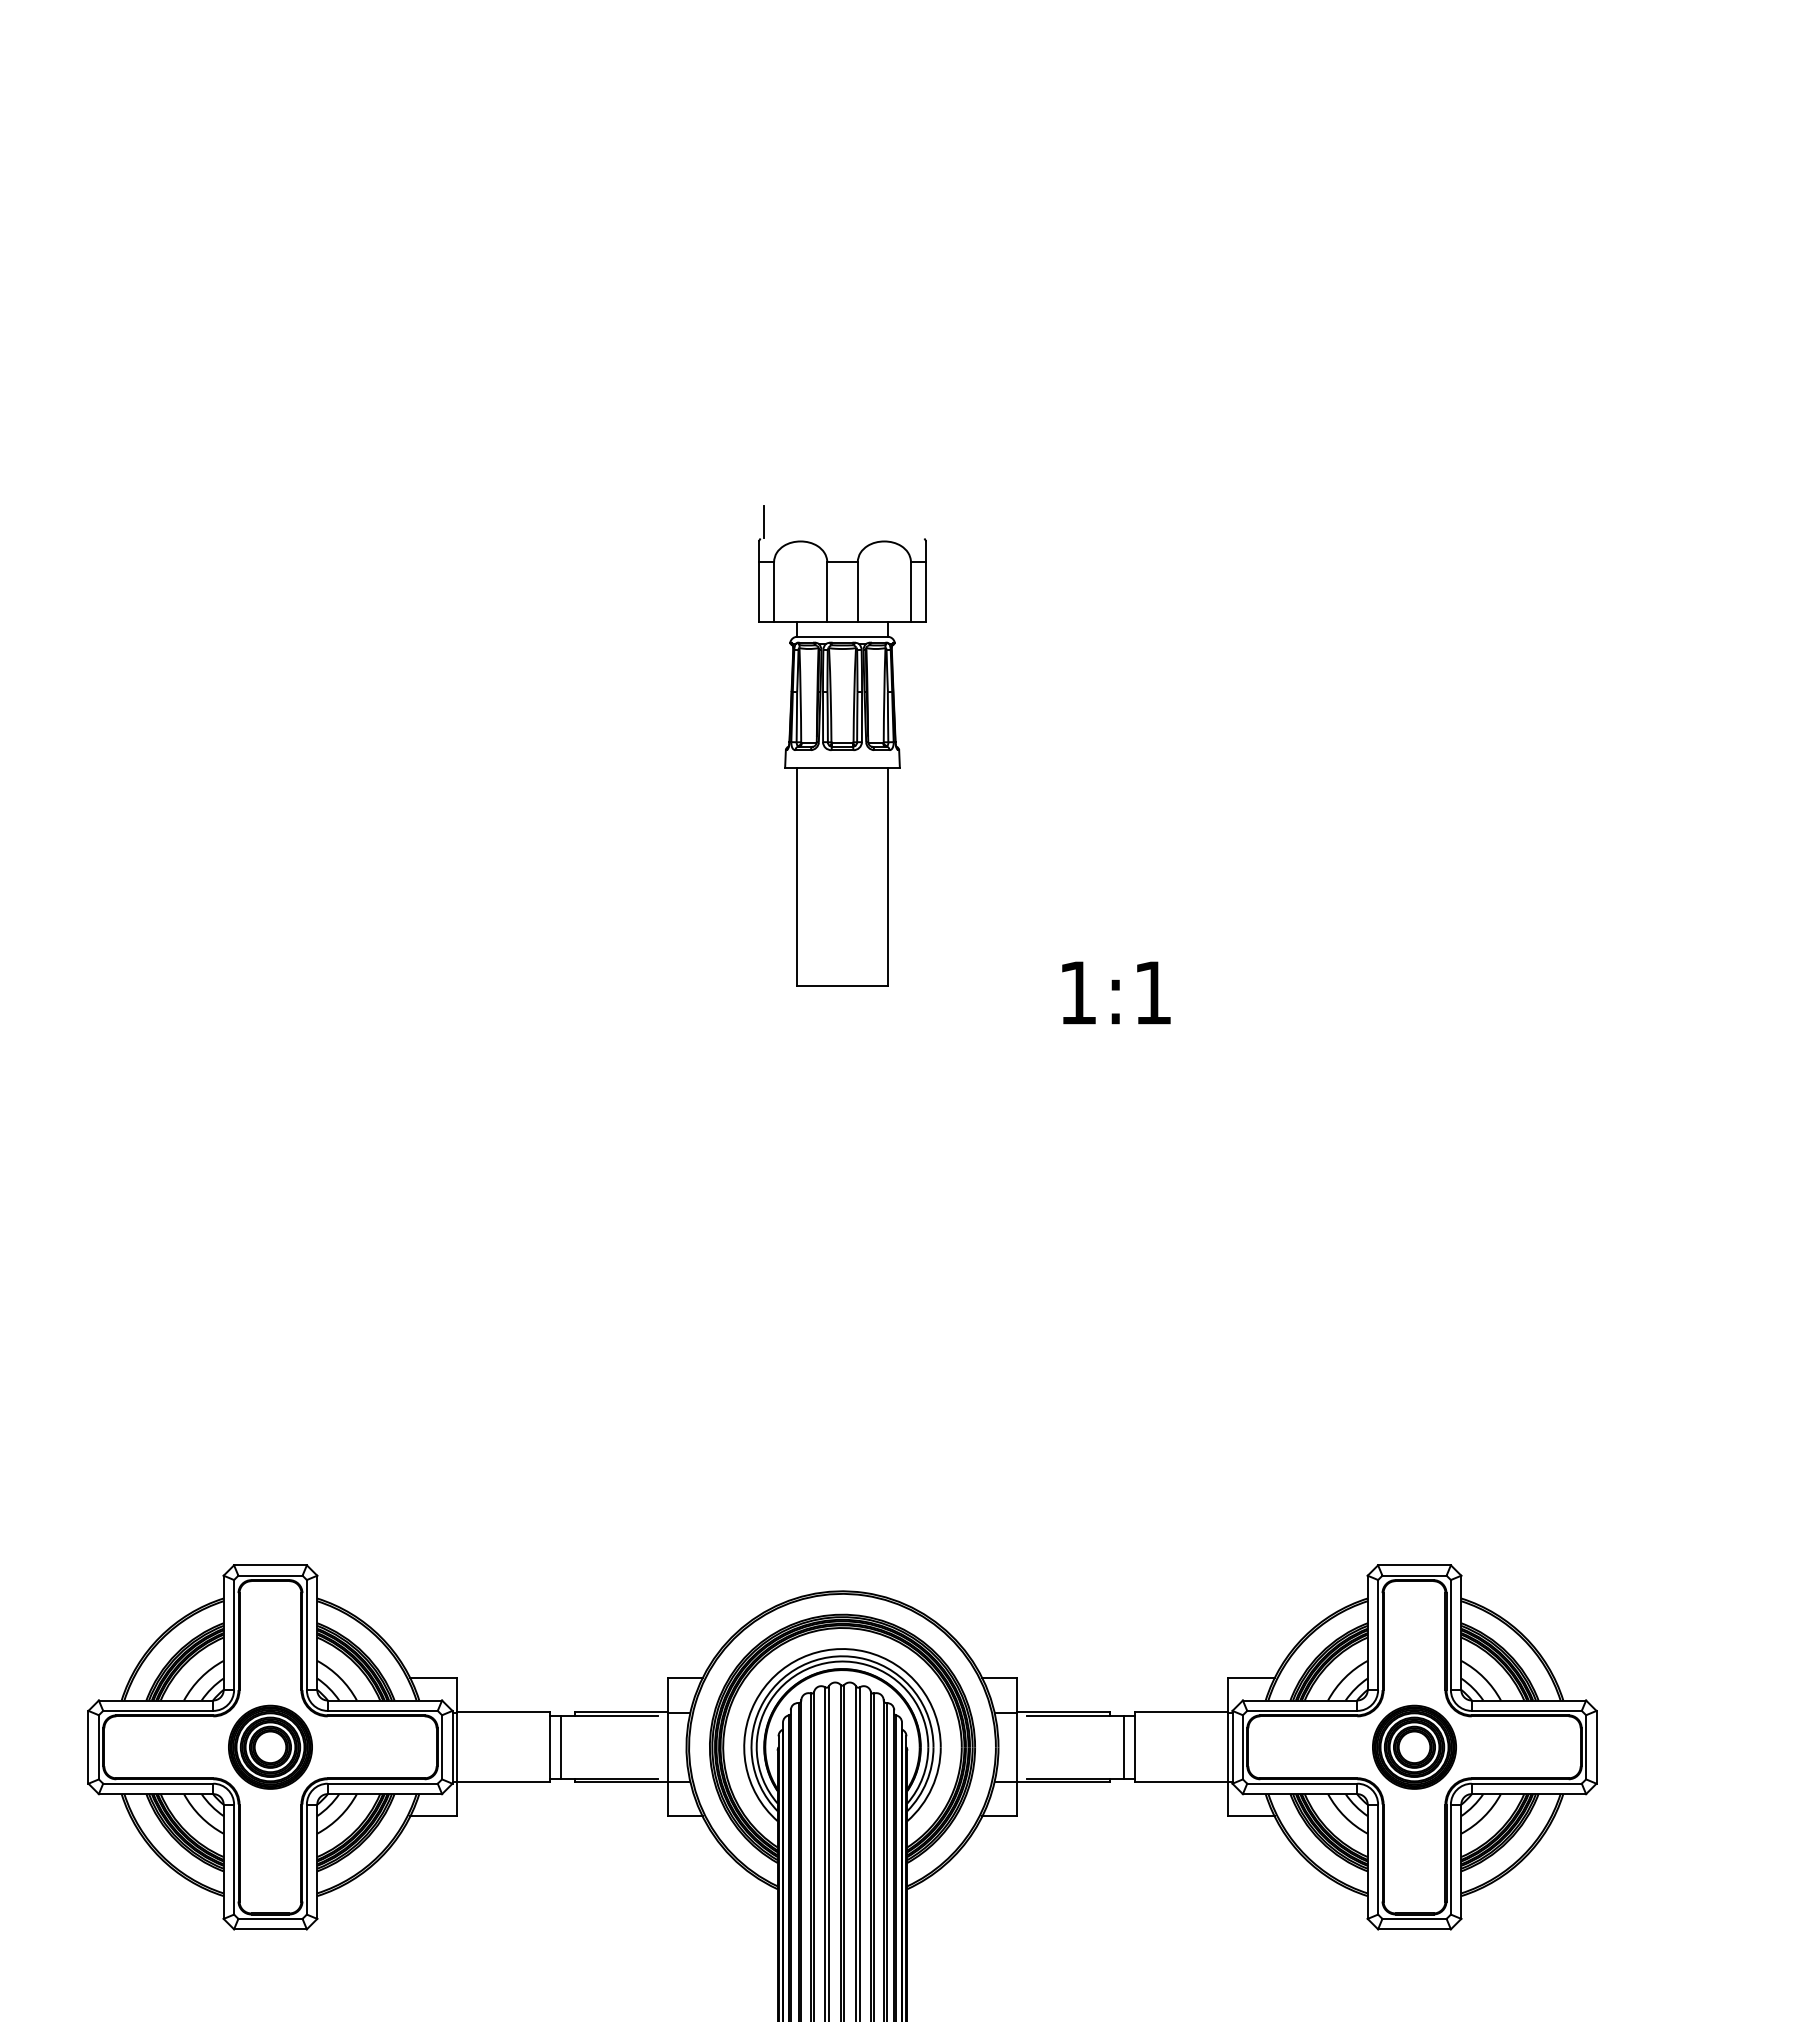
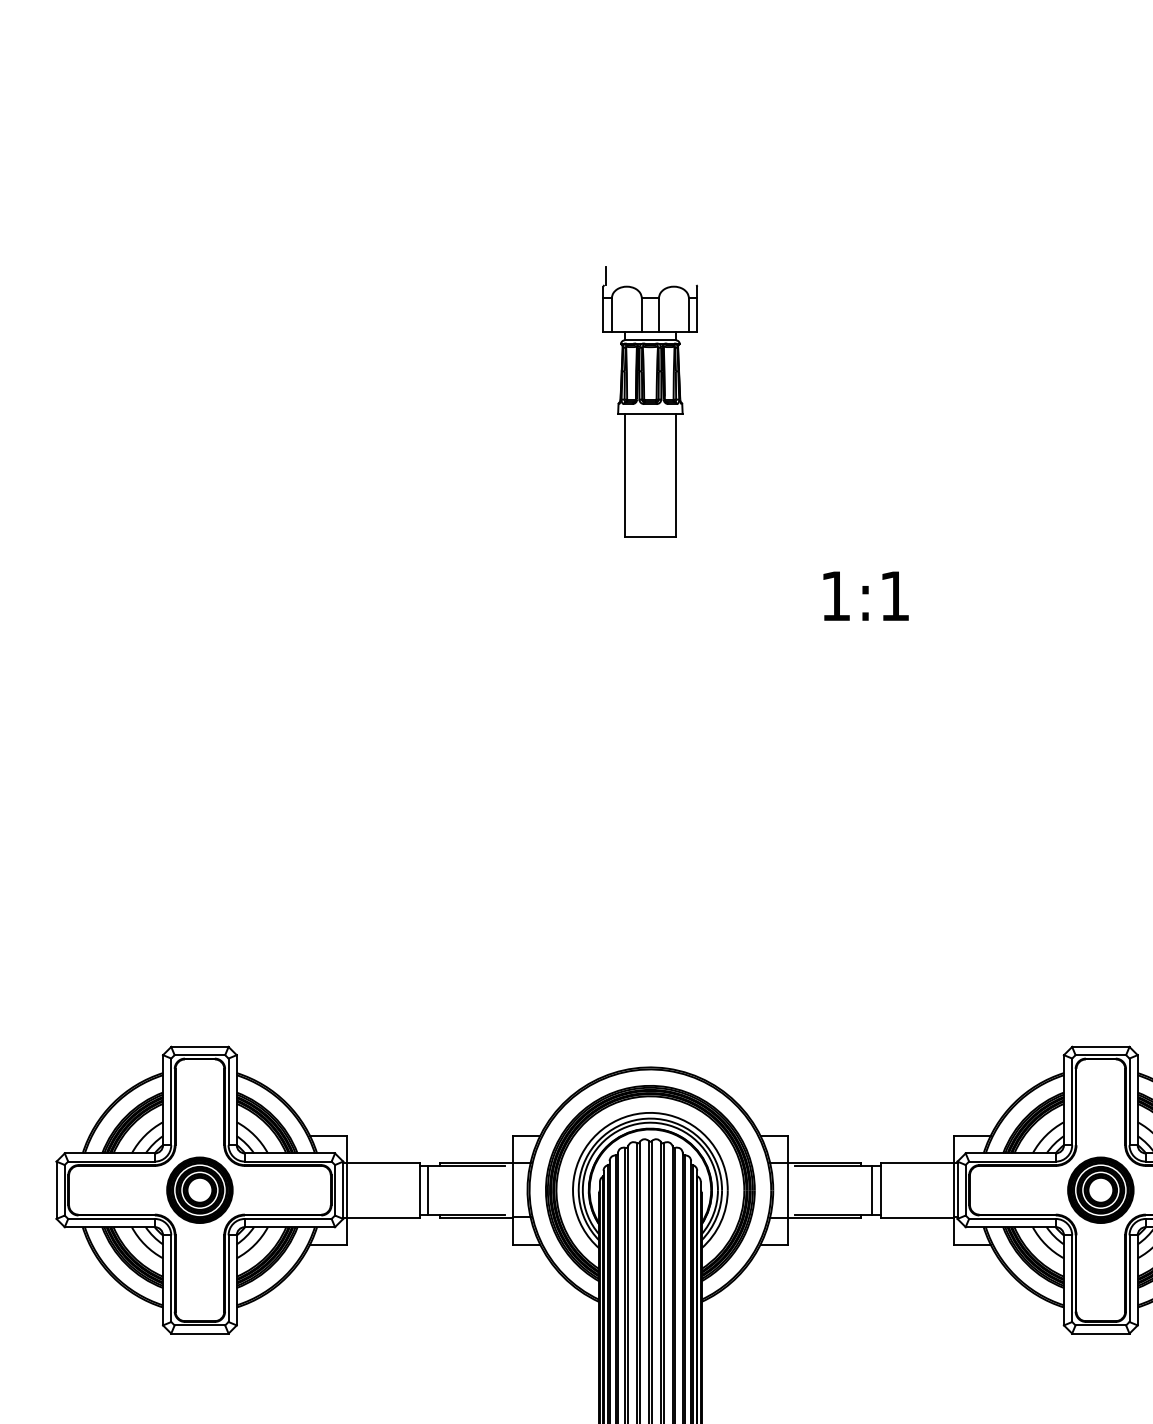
part: (842, 745) -> (650, 401), size x0.71

